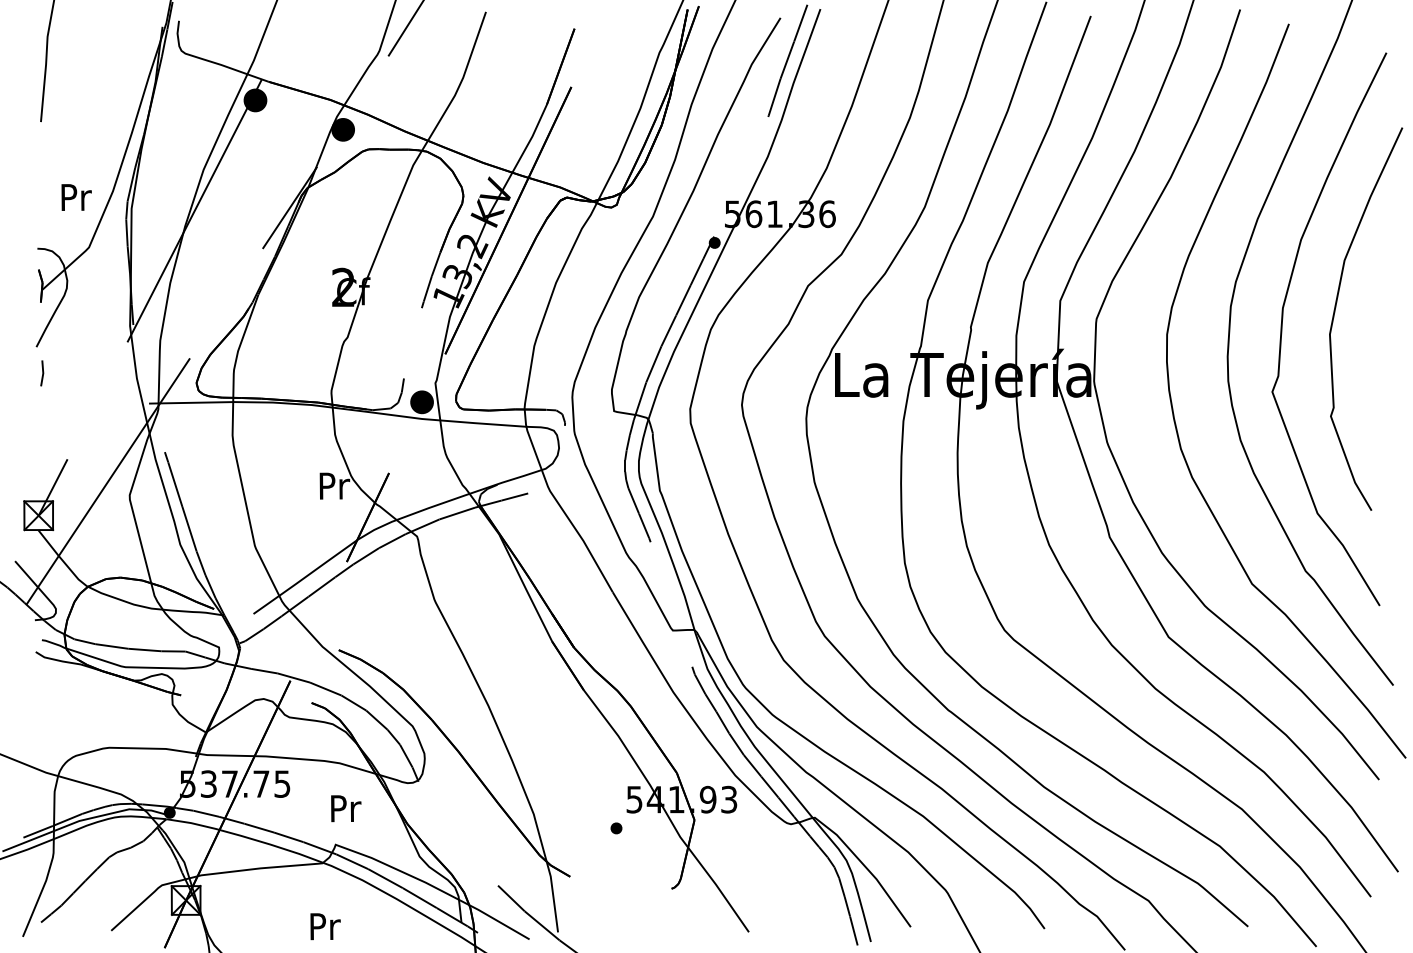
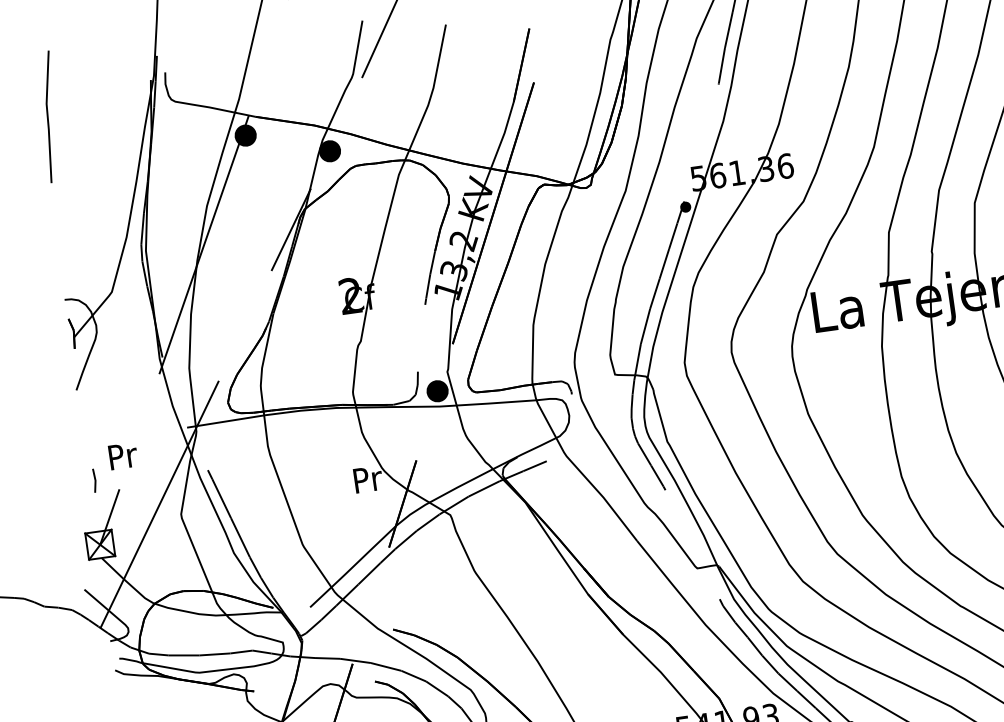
text: (76, 197) -> (123, 456), moved
line: (42, 373) -> (94, 480), moved

